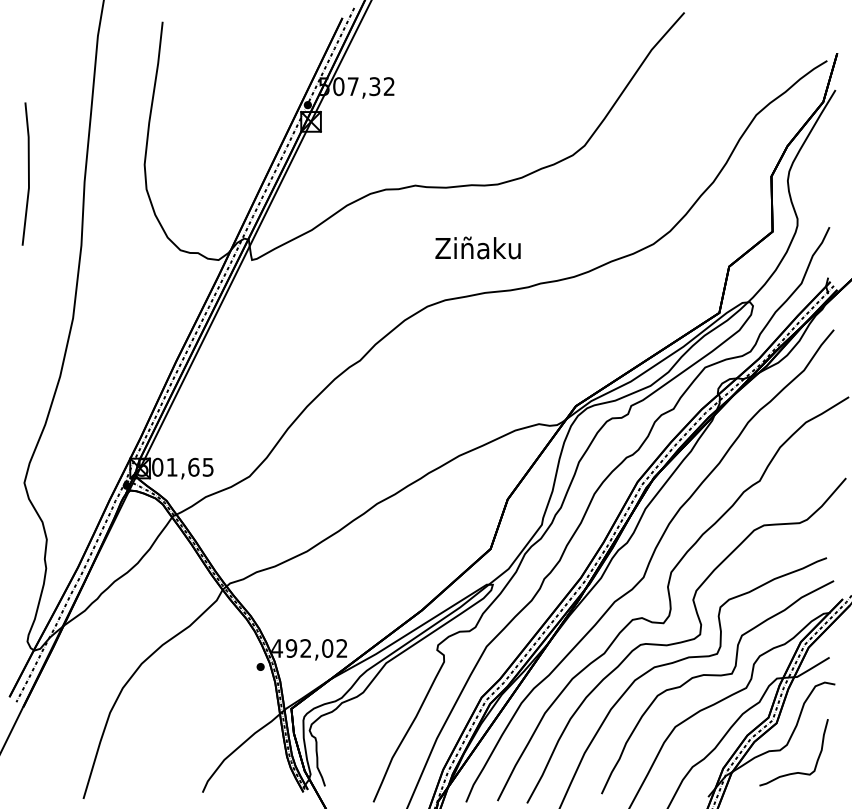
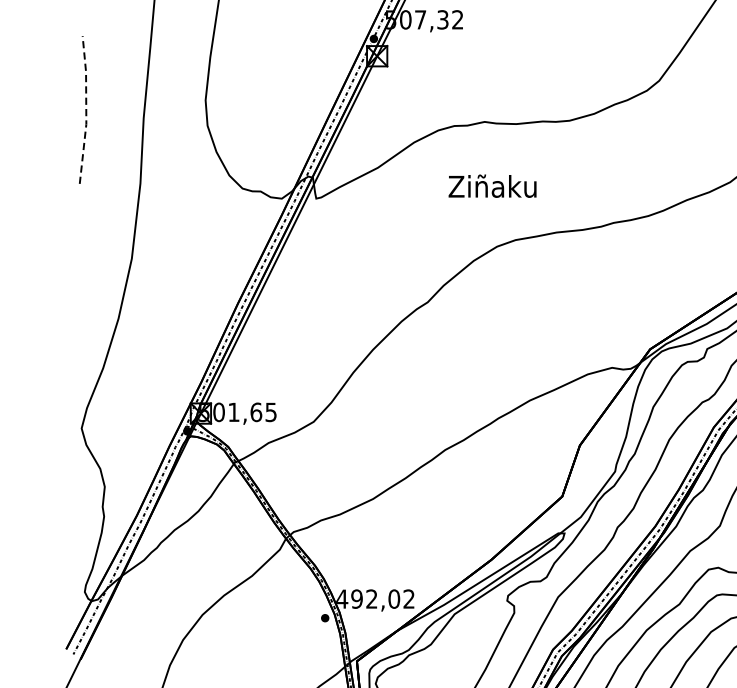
line: (28, 174) -> (85, 110), solid -> dashed
text: (477, 247) -> (492, 185), moved

